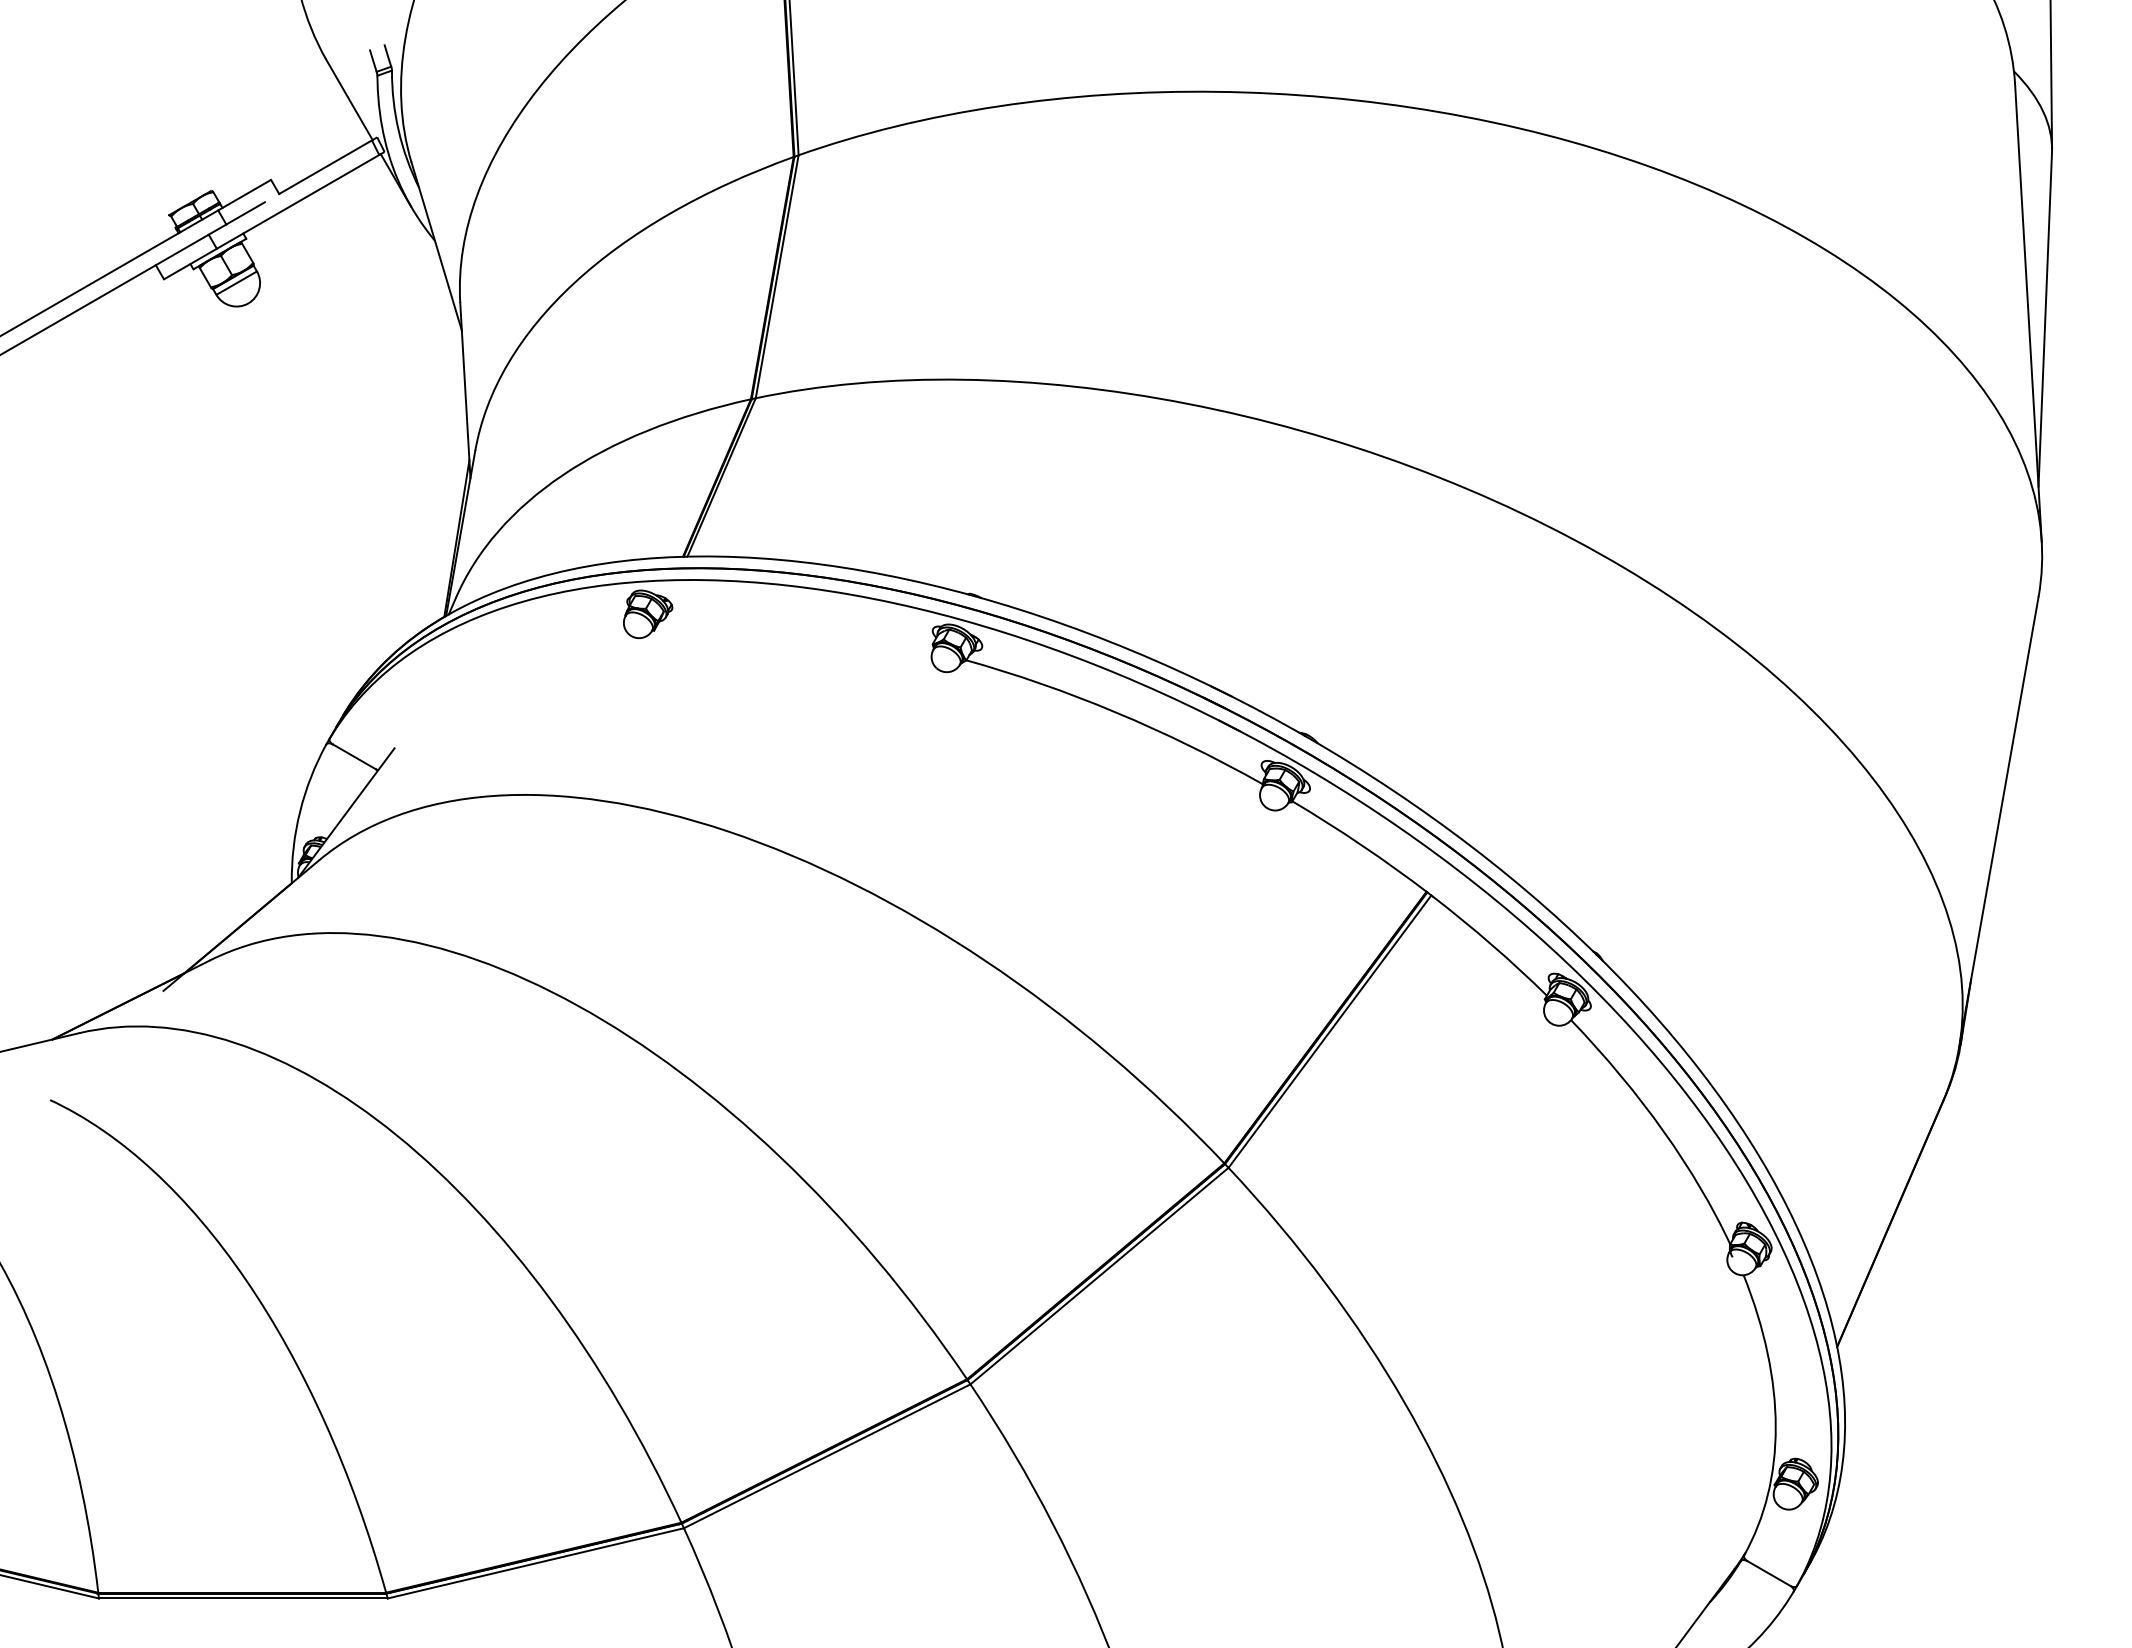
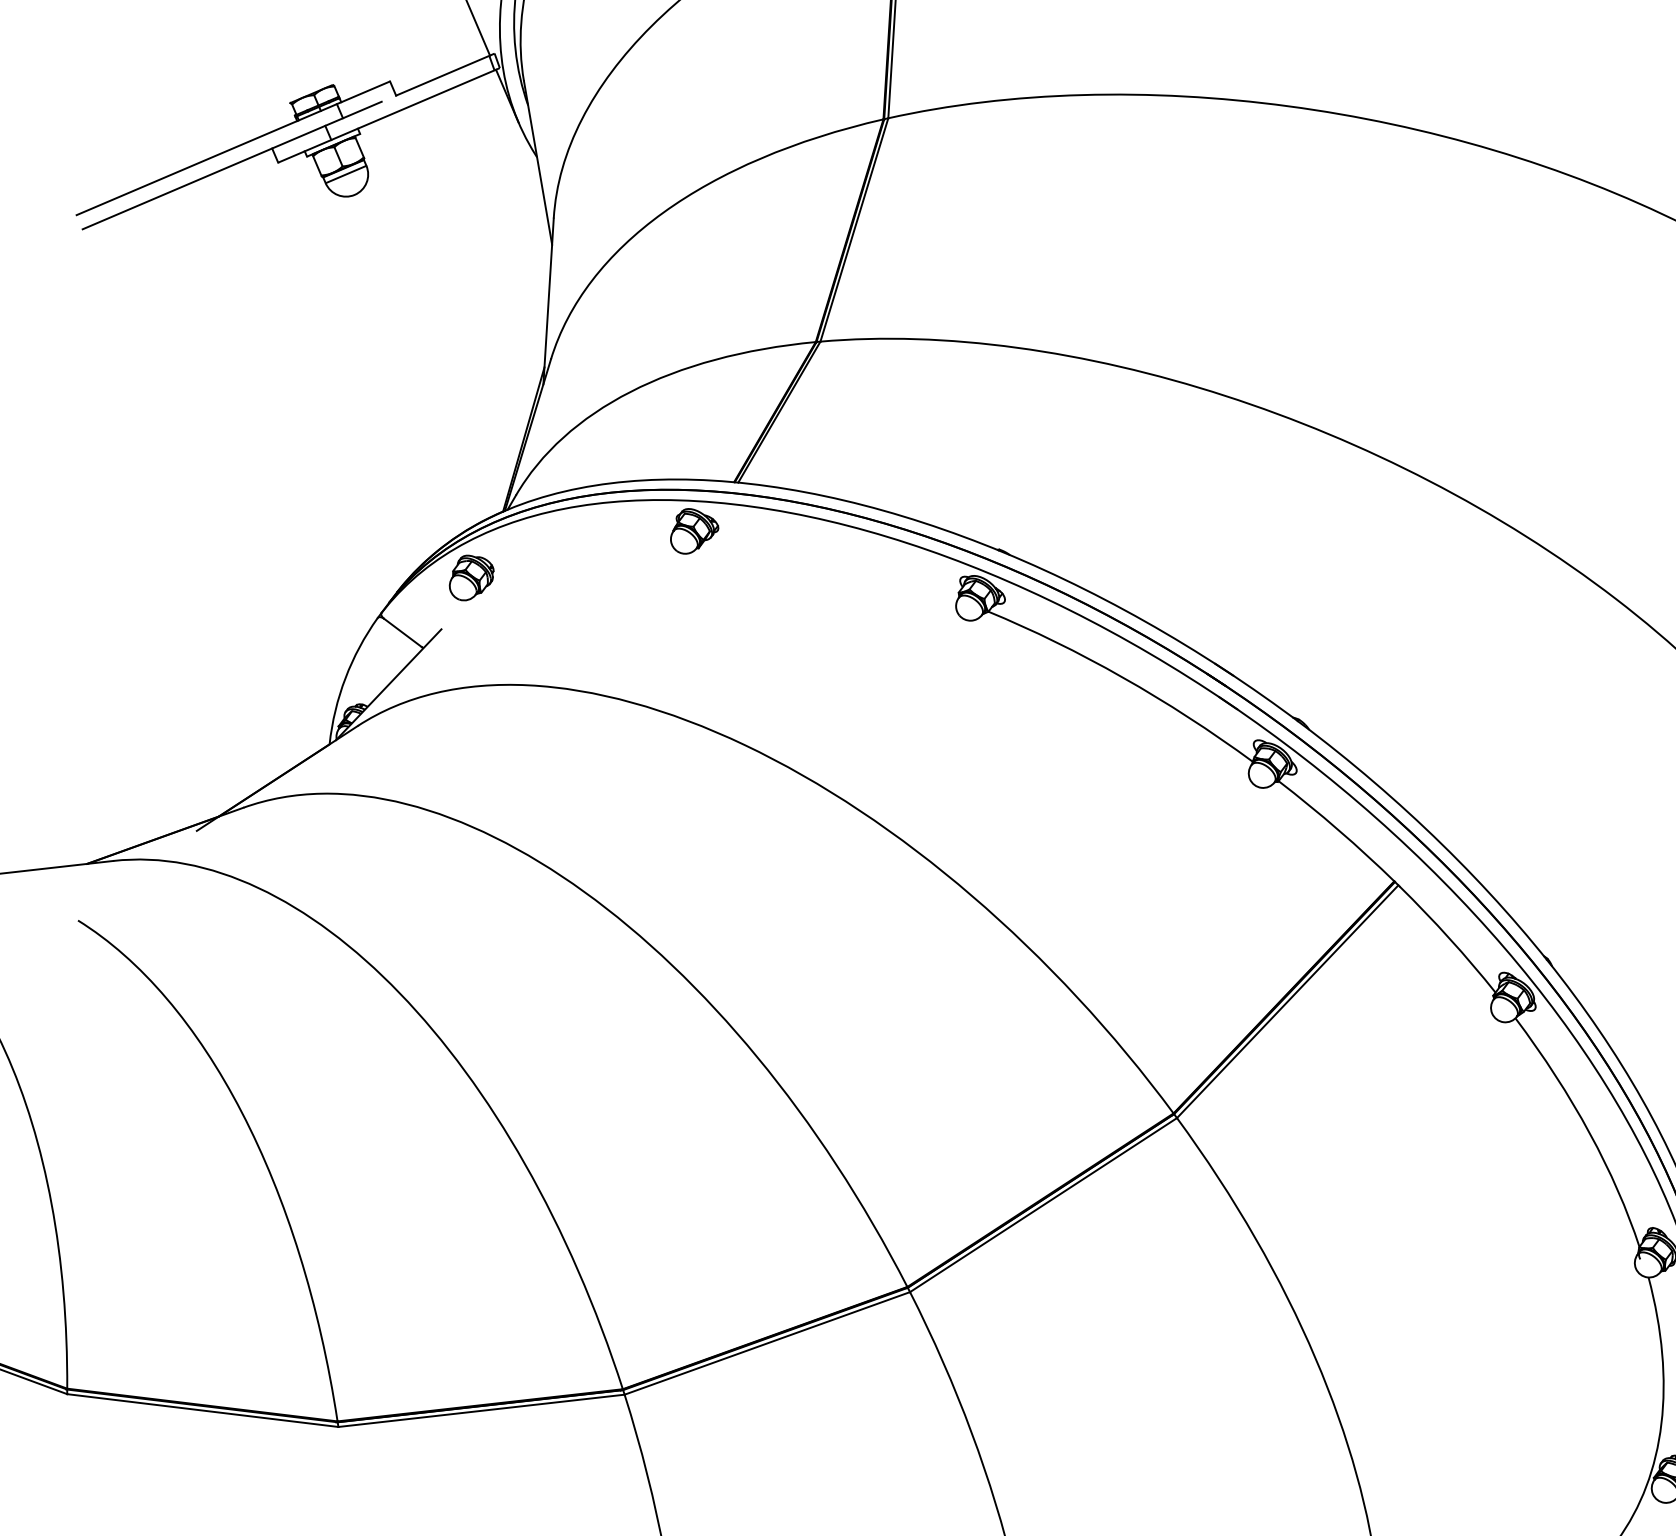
part: (419, 691) -> (471, 578), added

